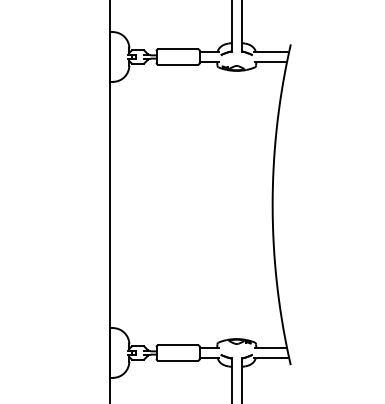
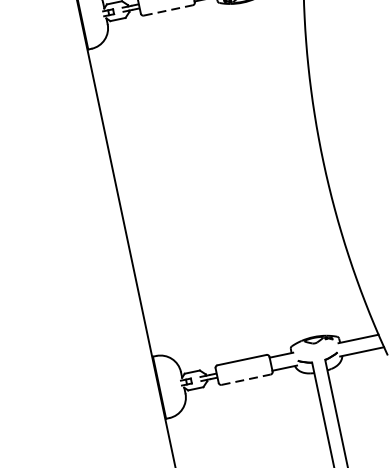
line: (178, 64) -> (168, 9), solid -> dashed
line: (178, 360) -> (246, 379), solid -> dashed

